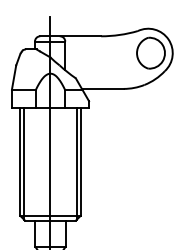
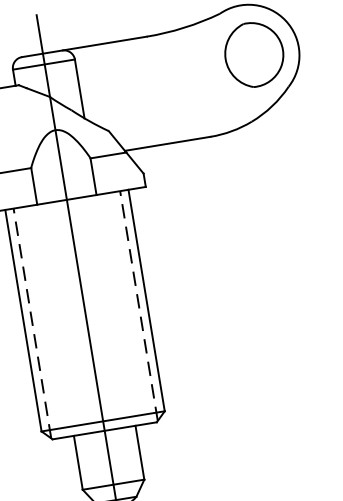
line: (24, 163) -> (32, 322), solid -> dashed
line: (76, 163) -> (138, 305), solid -> dashed

